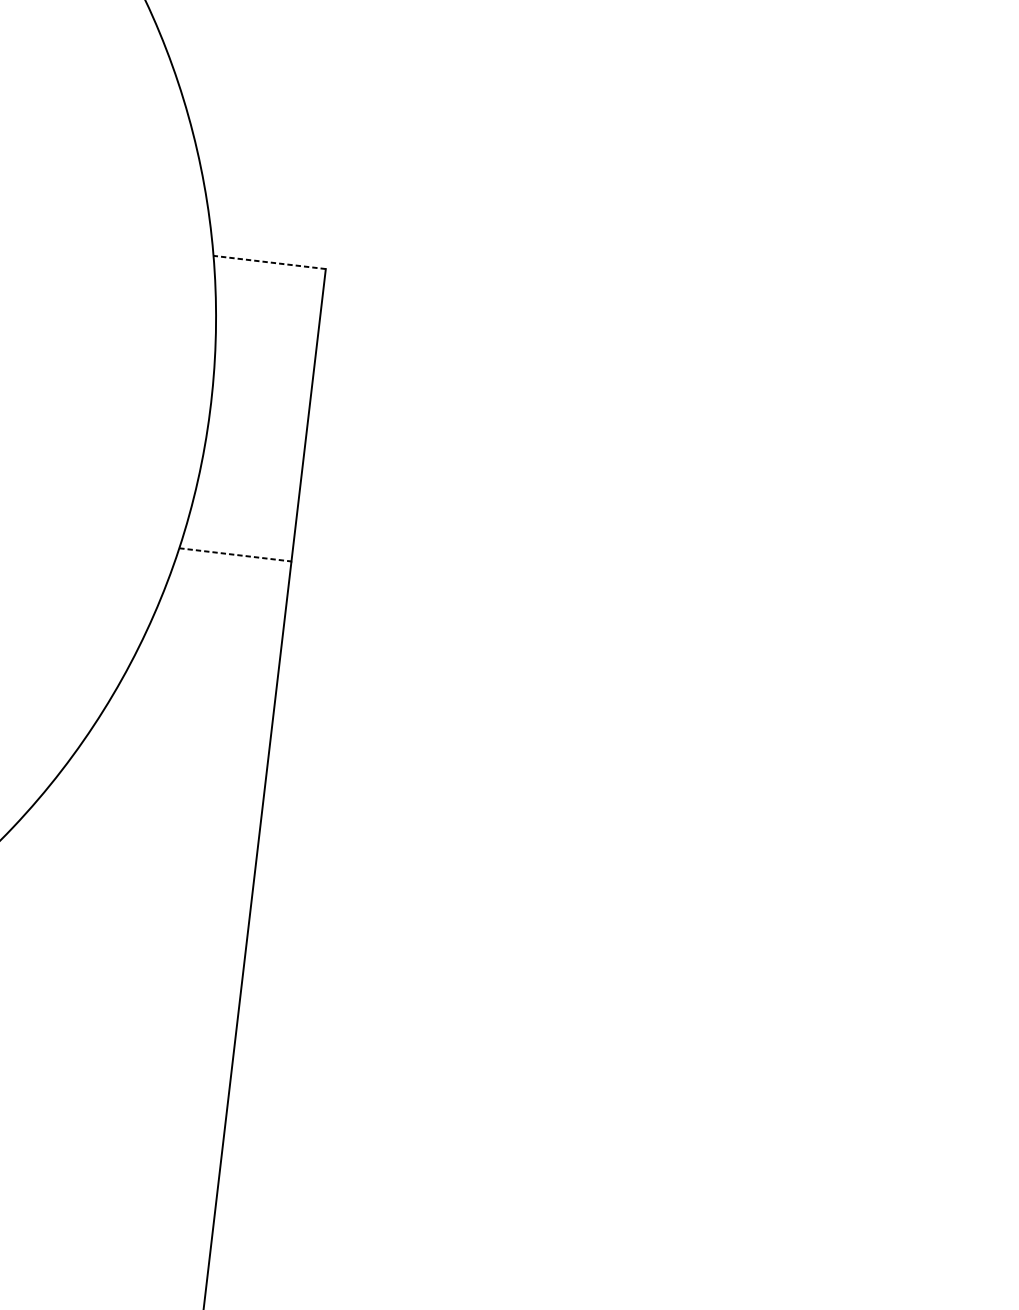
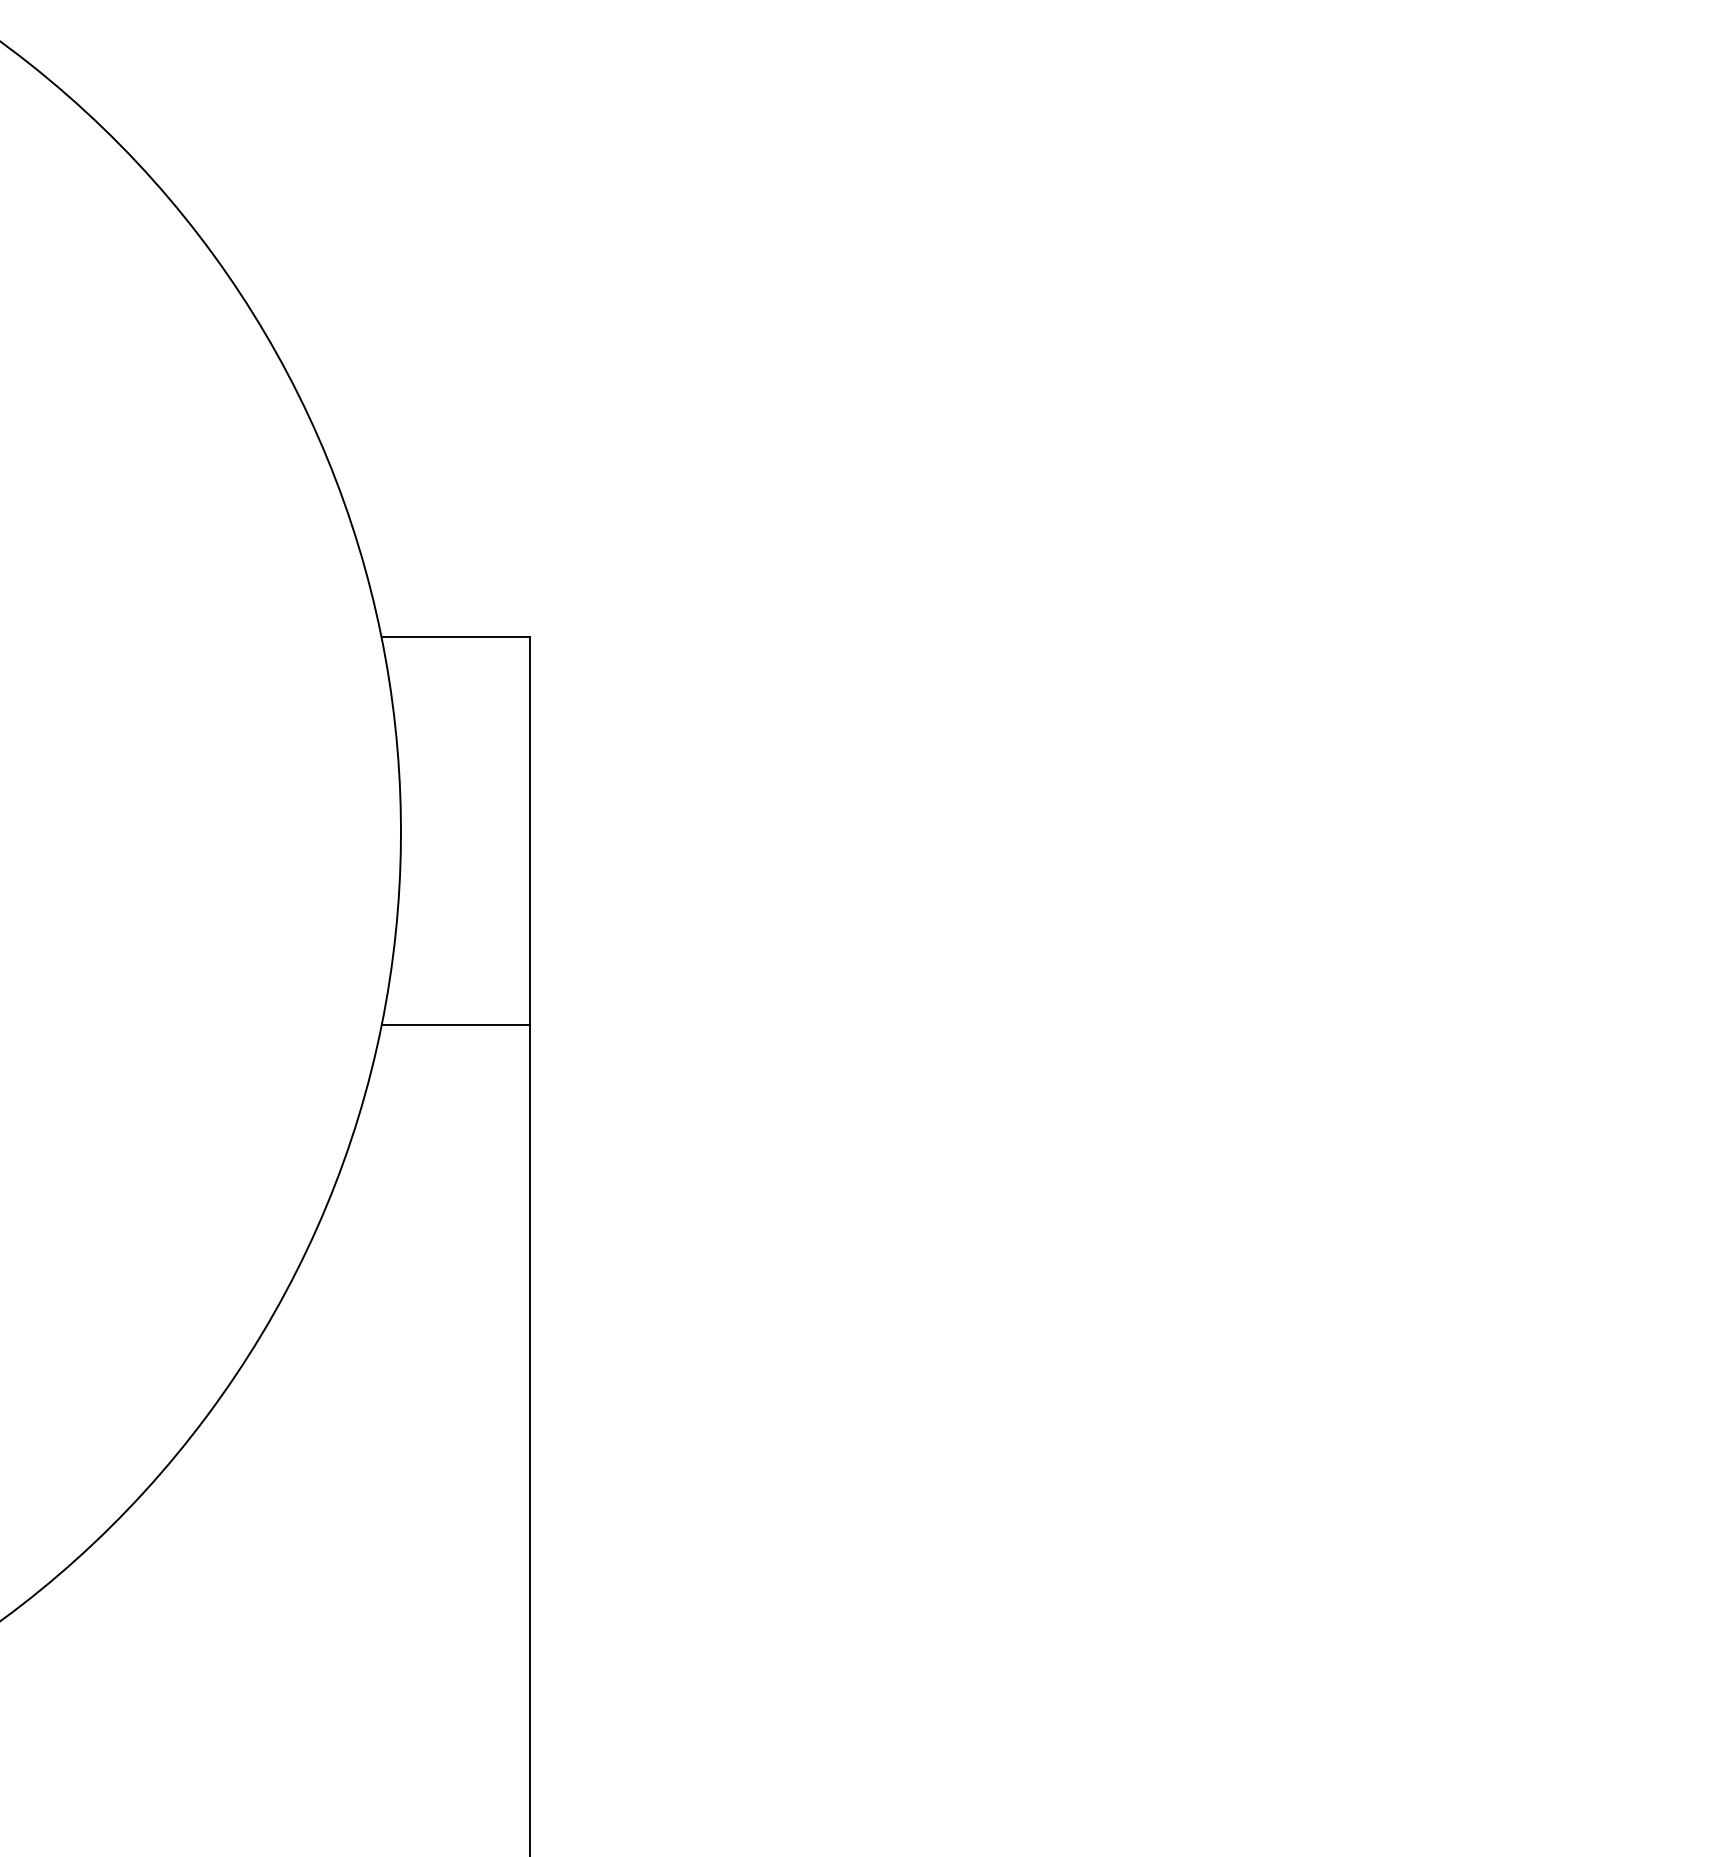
line: (269, 262) -> (455, 637), dashed -> solid
line: (235, 555) -> (456, 1025), dashed -> solid

